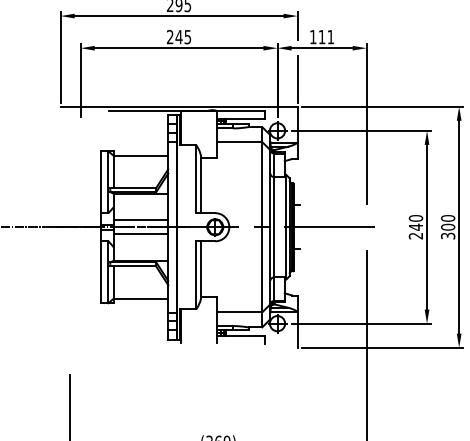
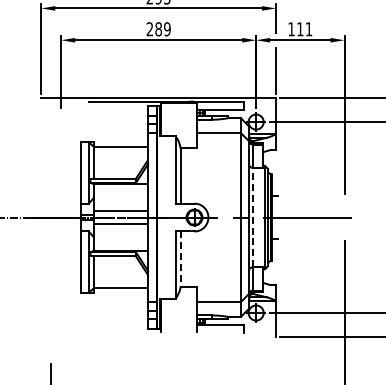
text: (183, 37) -> (163, 29), 245 -> 289
line: (274, 226) -> (253, 216), solid -> dashed
line: (201, 269) -> (180, 259), solid -> dashed

